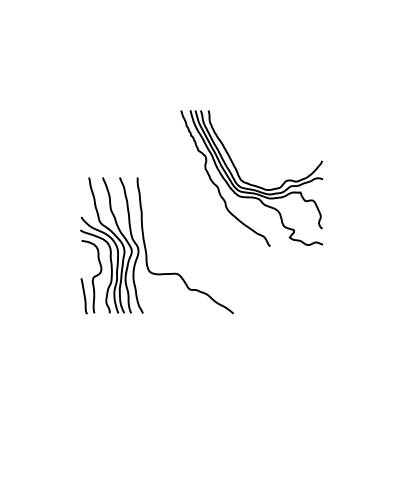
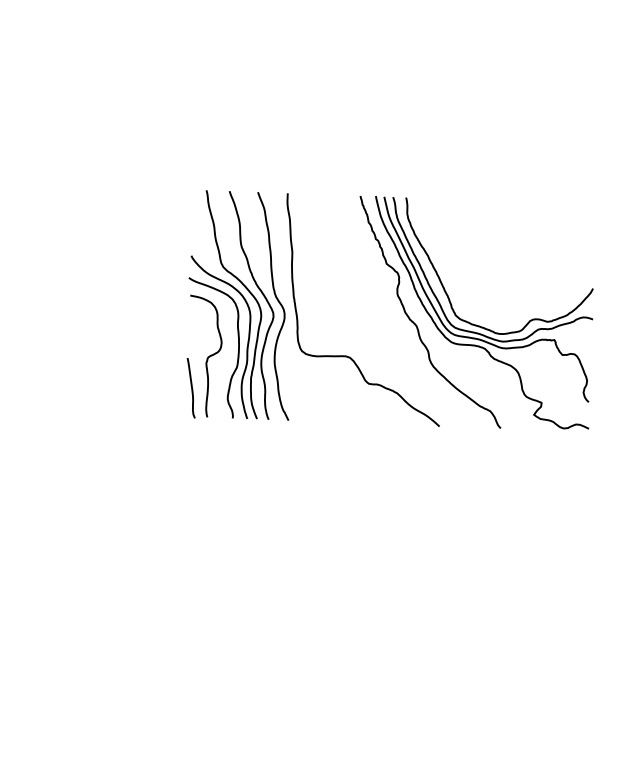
part: (251, 178) -> (473, 313), moved

